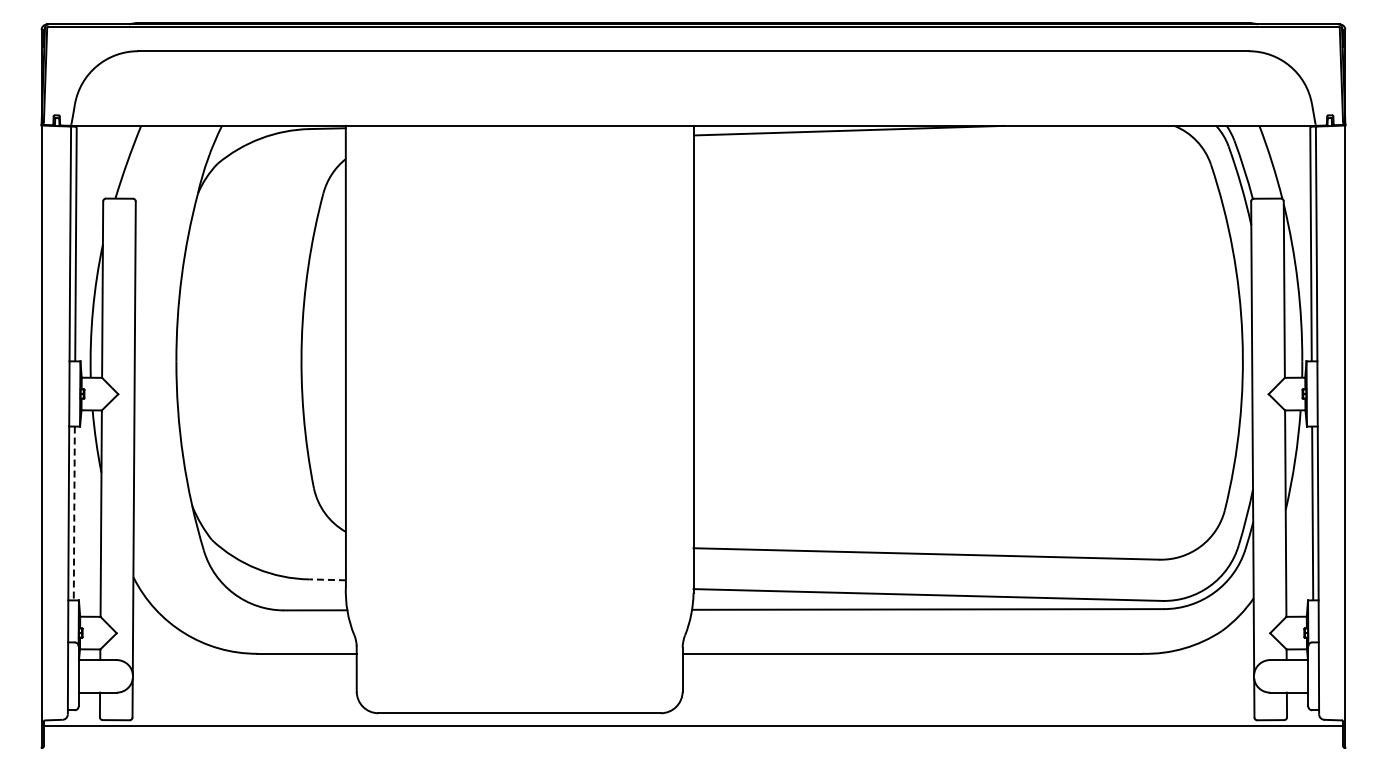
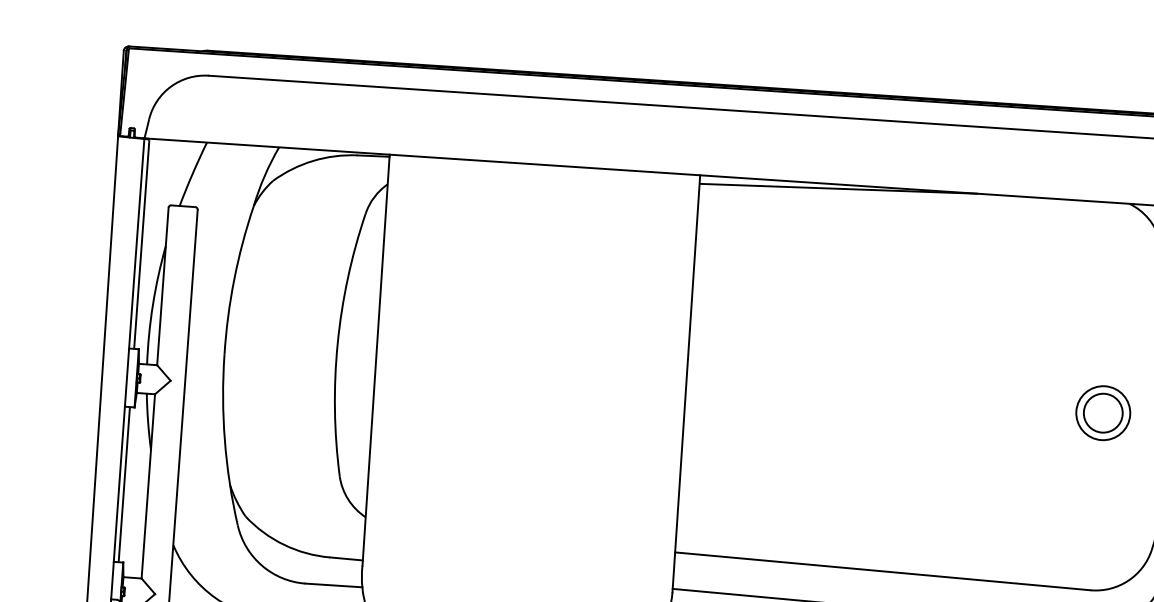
part: (1160, 361) -> (1103, 413), added
arc: (74, 513) -> (124, 484), dashed -> solid
line: (327, 579) -> (346, 558), dashed -> solid

